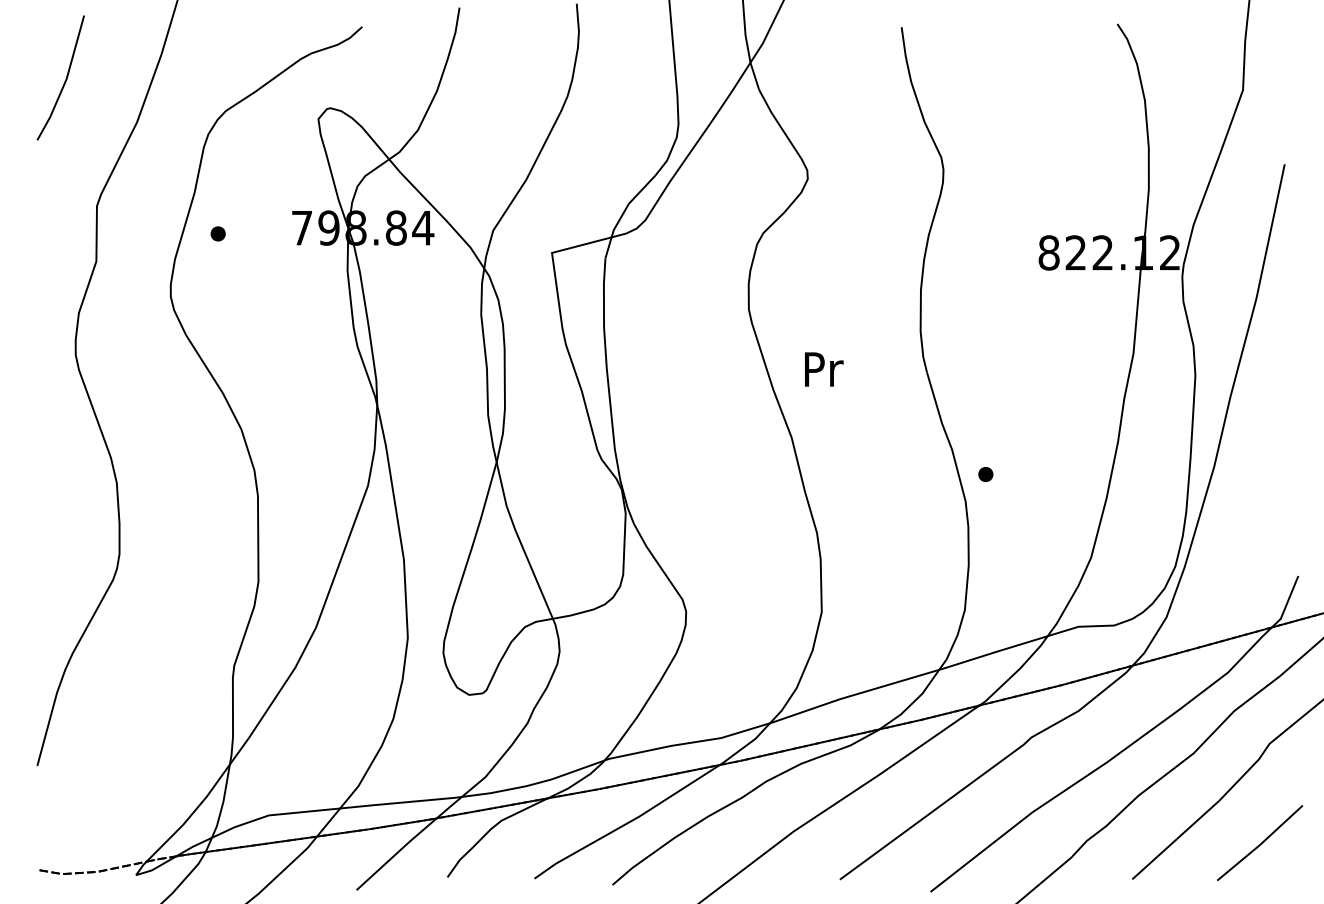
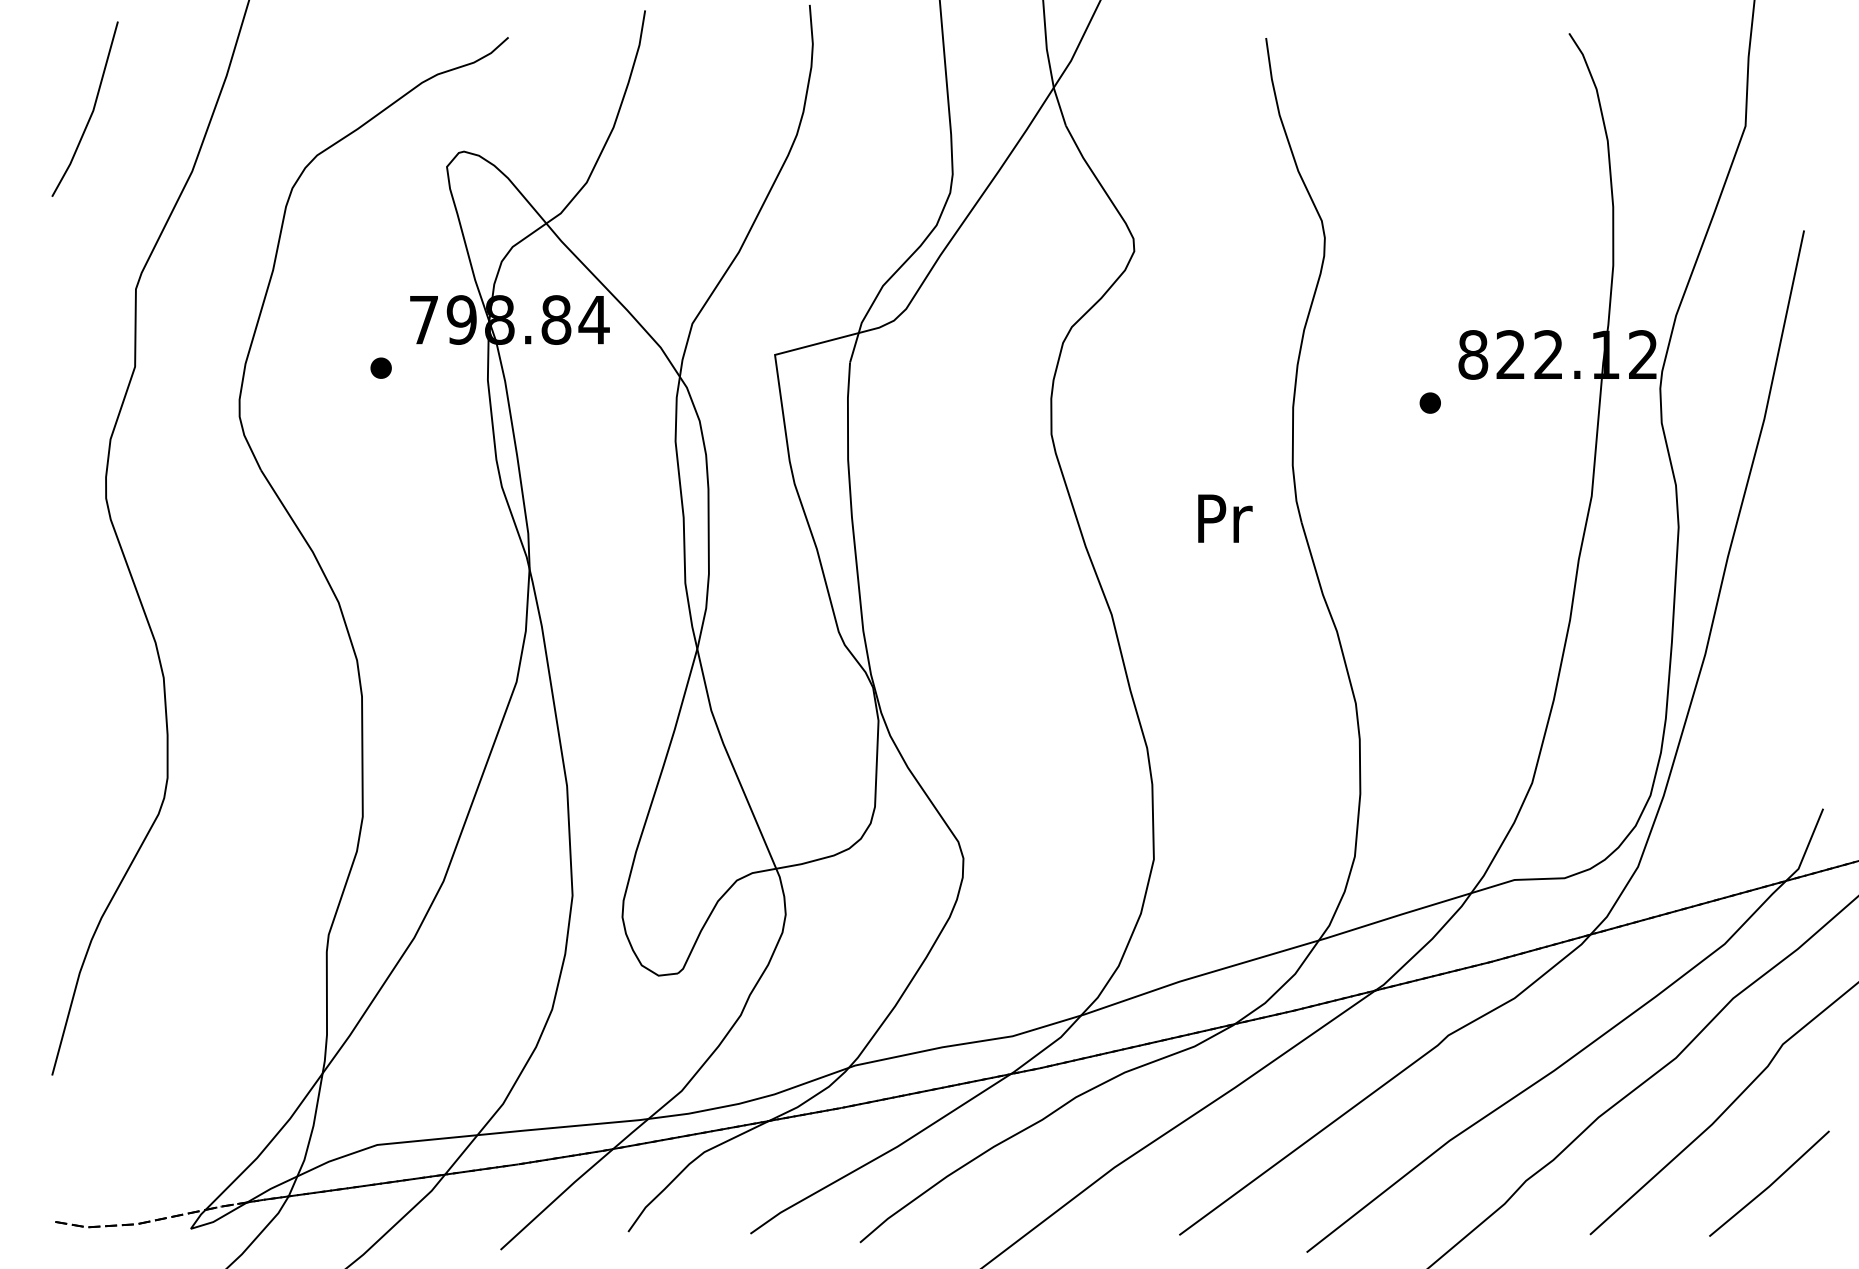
part: (217, 233) -> (380, 367), moved
text: (824, 369) -> (1225, 518), moved
part: (985, 474) -> (1429, 402), moved

